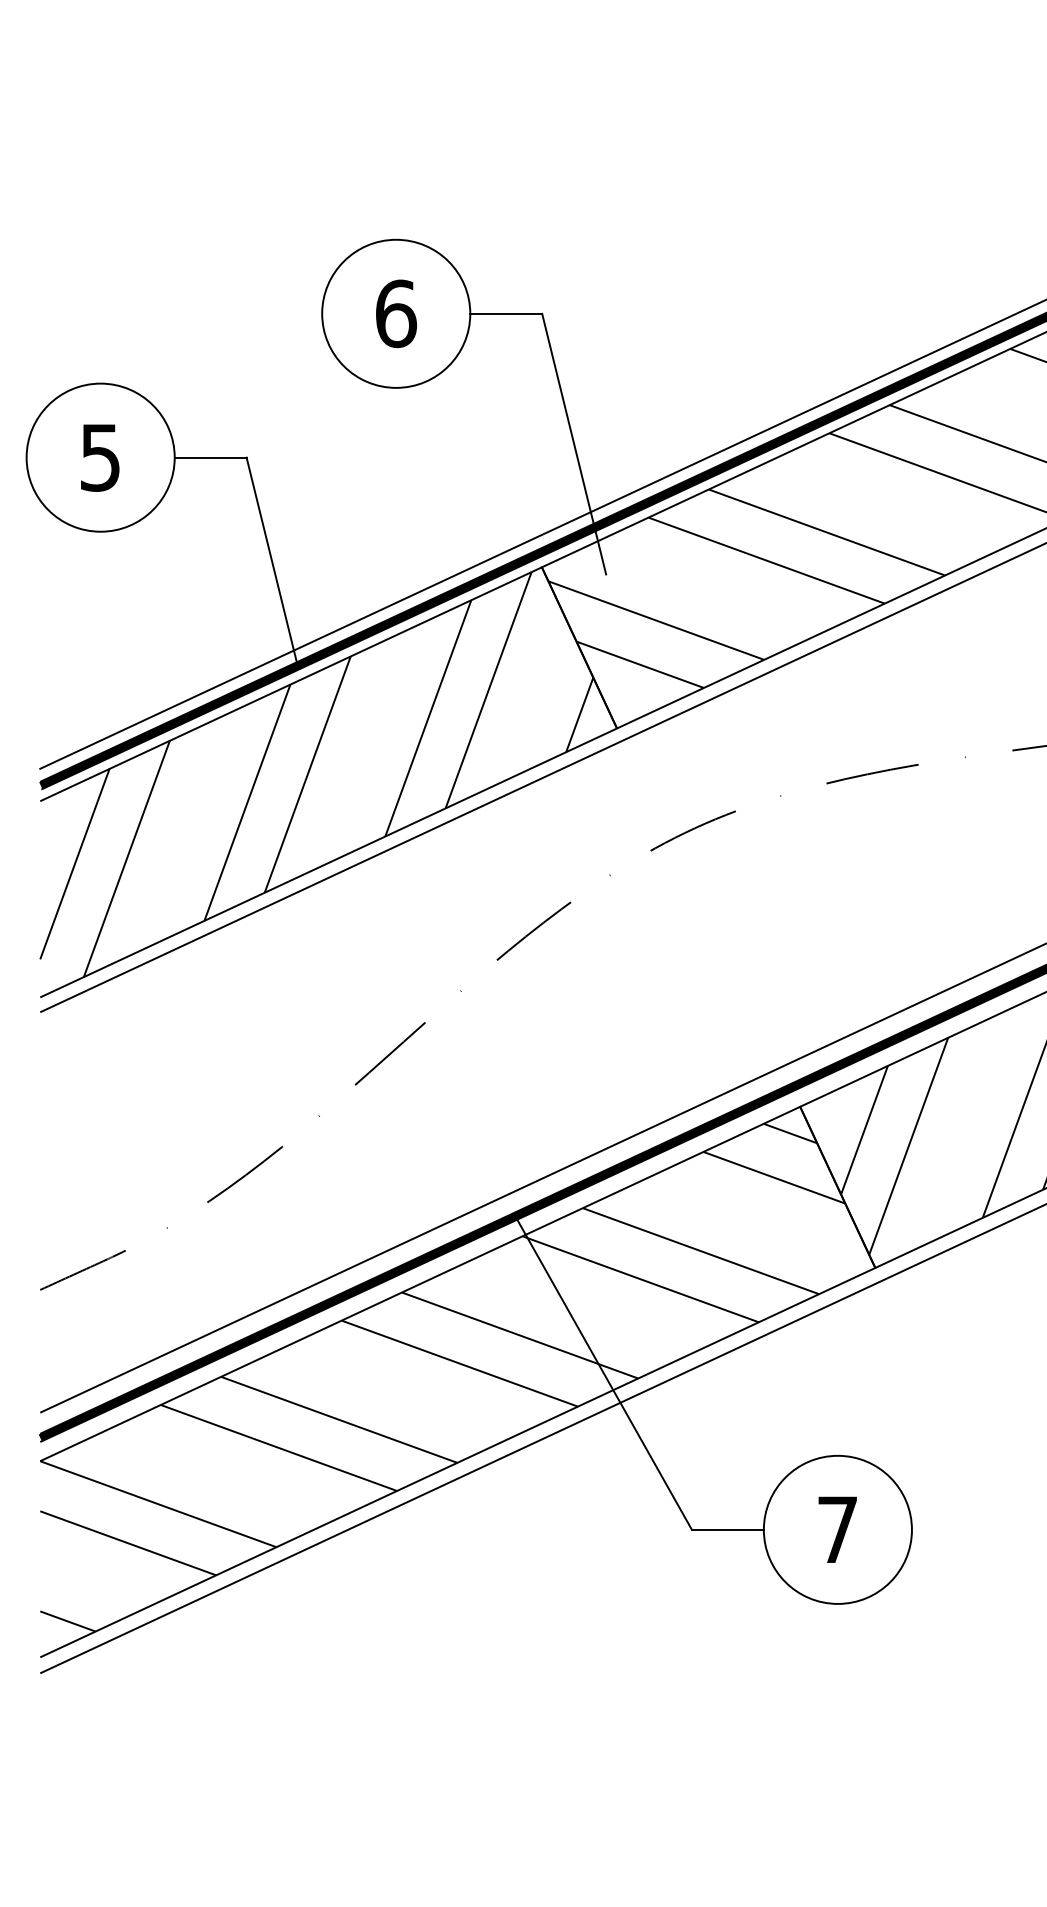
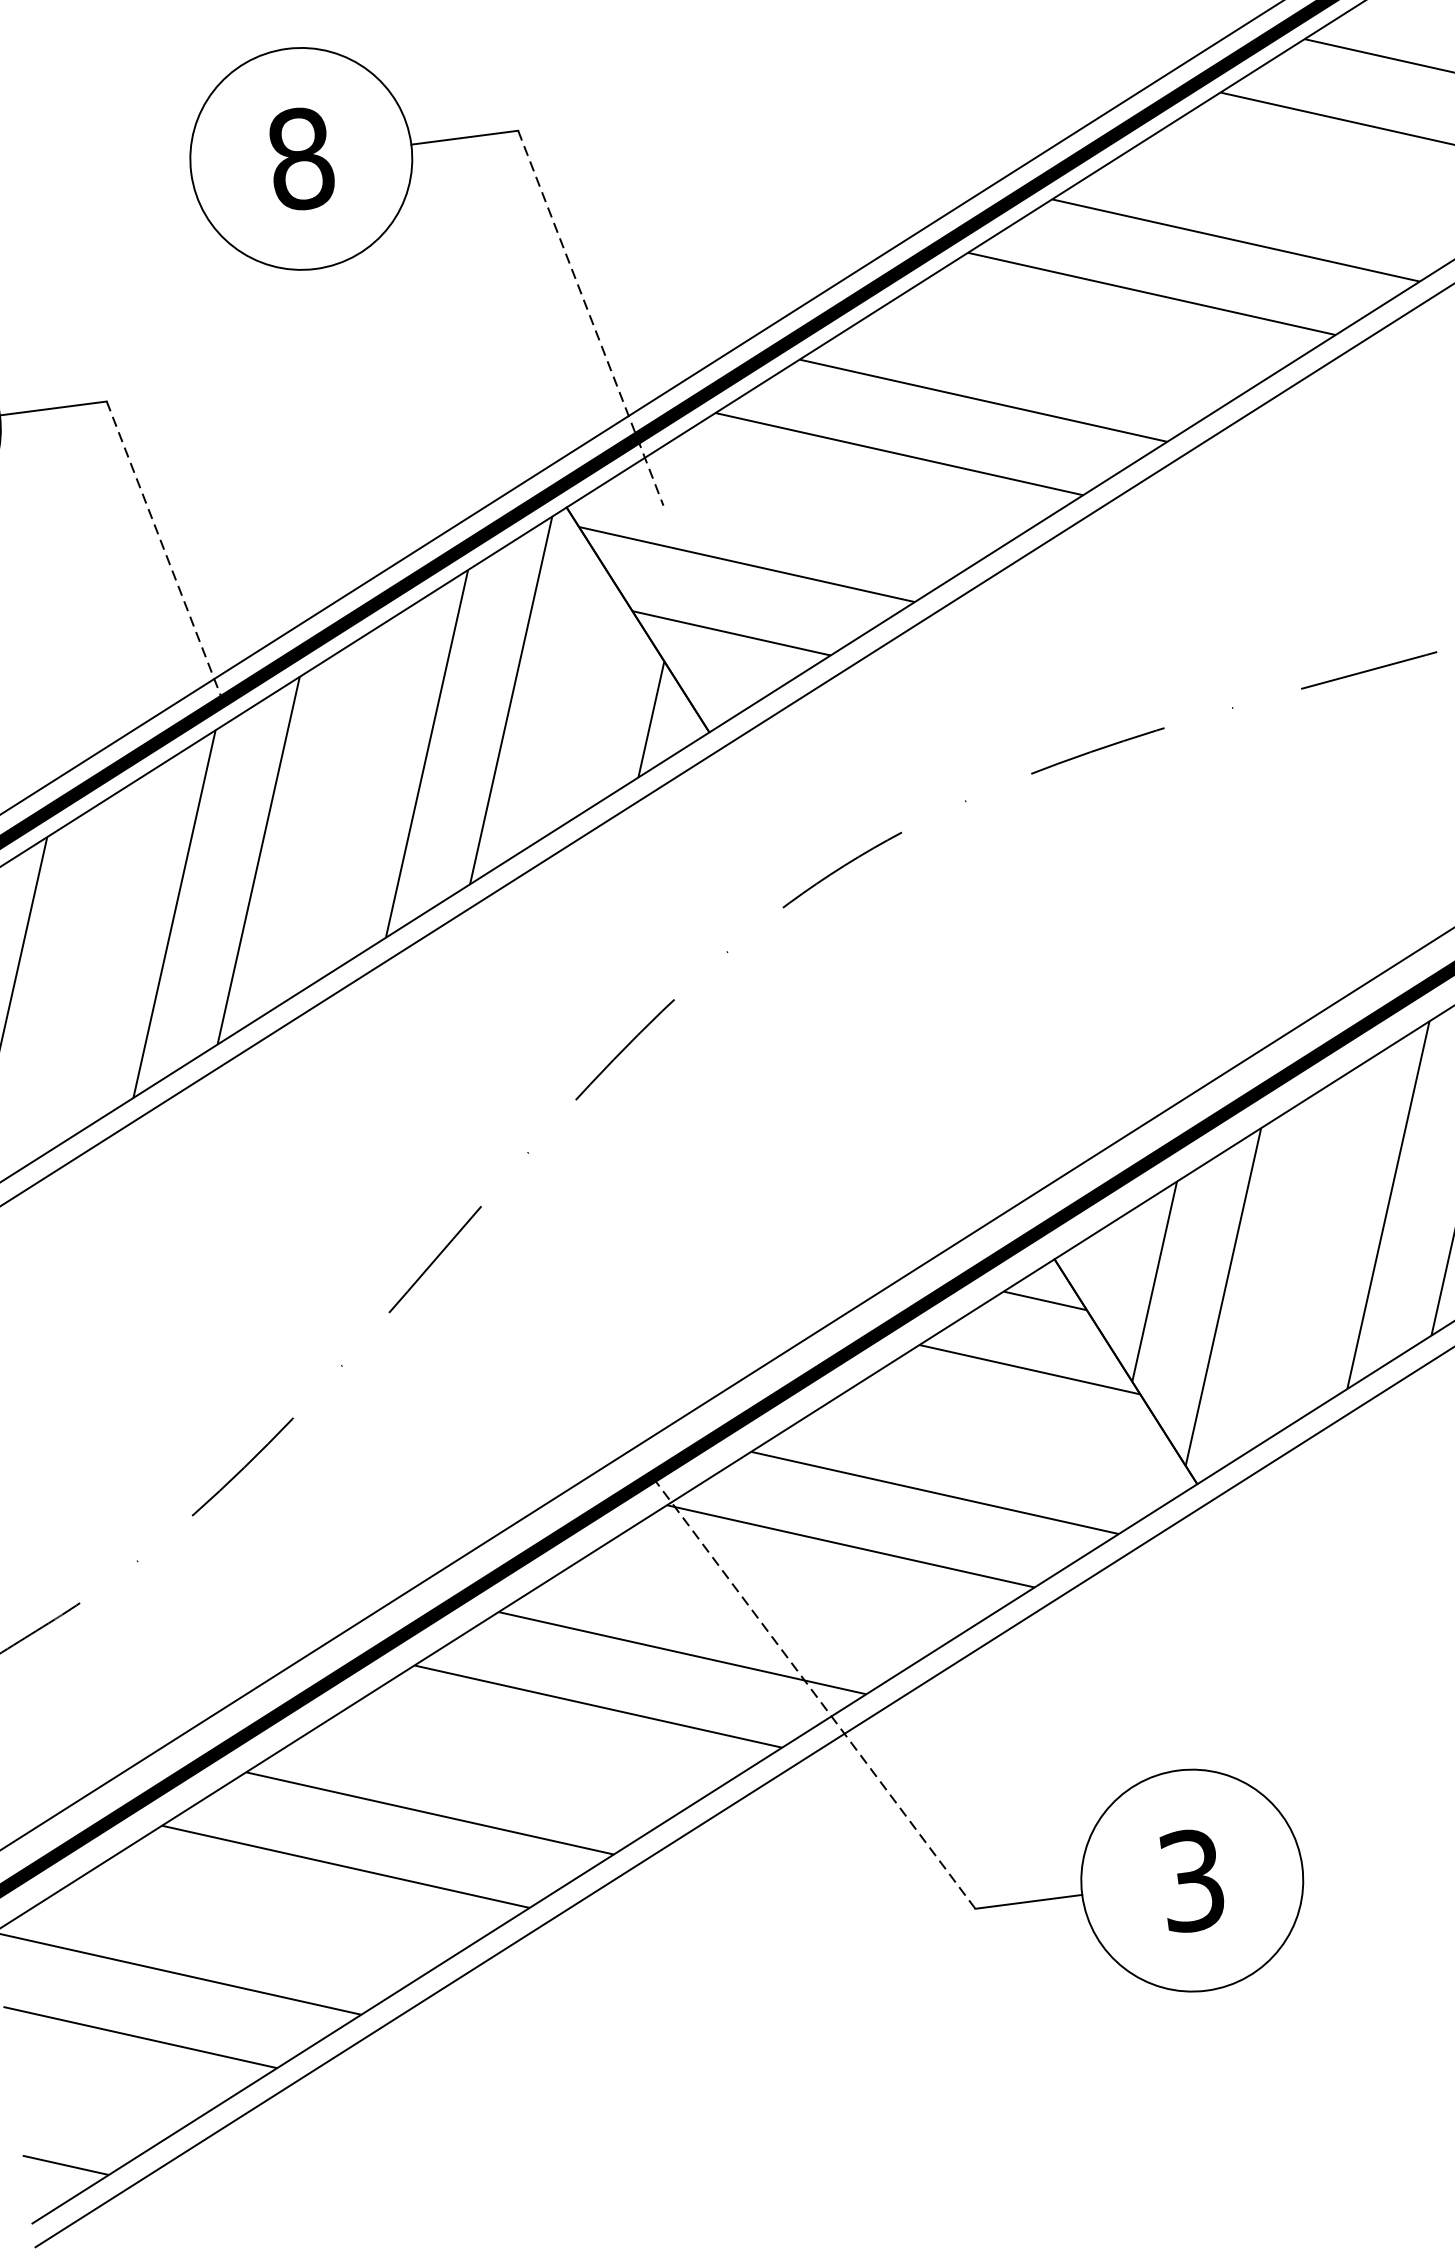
text: (396, 313) -> (301, 158), 6 -> 8
line: (574, 444) -> (591, 318), solid -> dashed
line: (272, 562) -> (165, 552), solid -> dashed
line: (604, 1374) -> (815, 1694), solid -> dashed
text: (837, 1529) -> (1191, 1880), 7 -> 3

